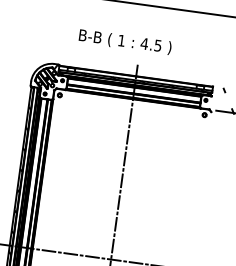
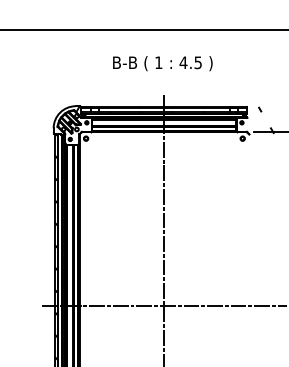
text: (124, 41) -> (162, 63), moved

